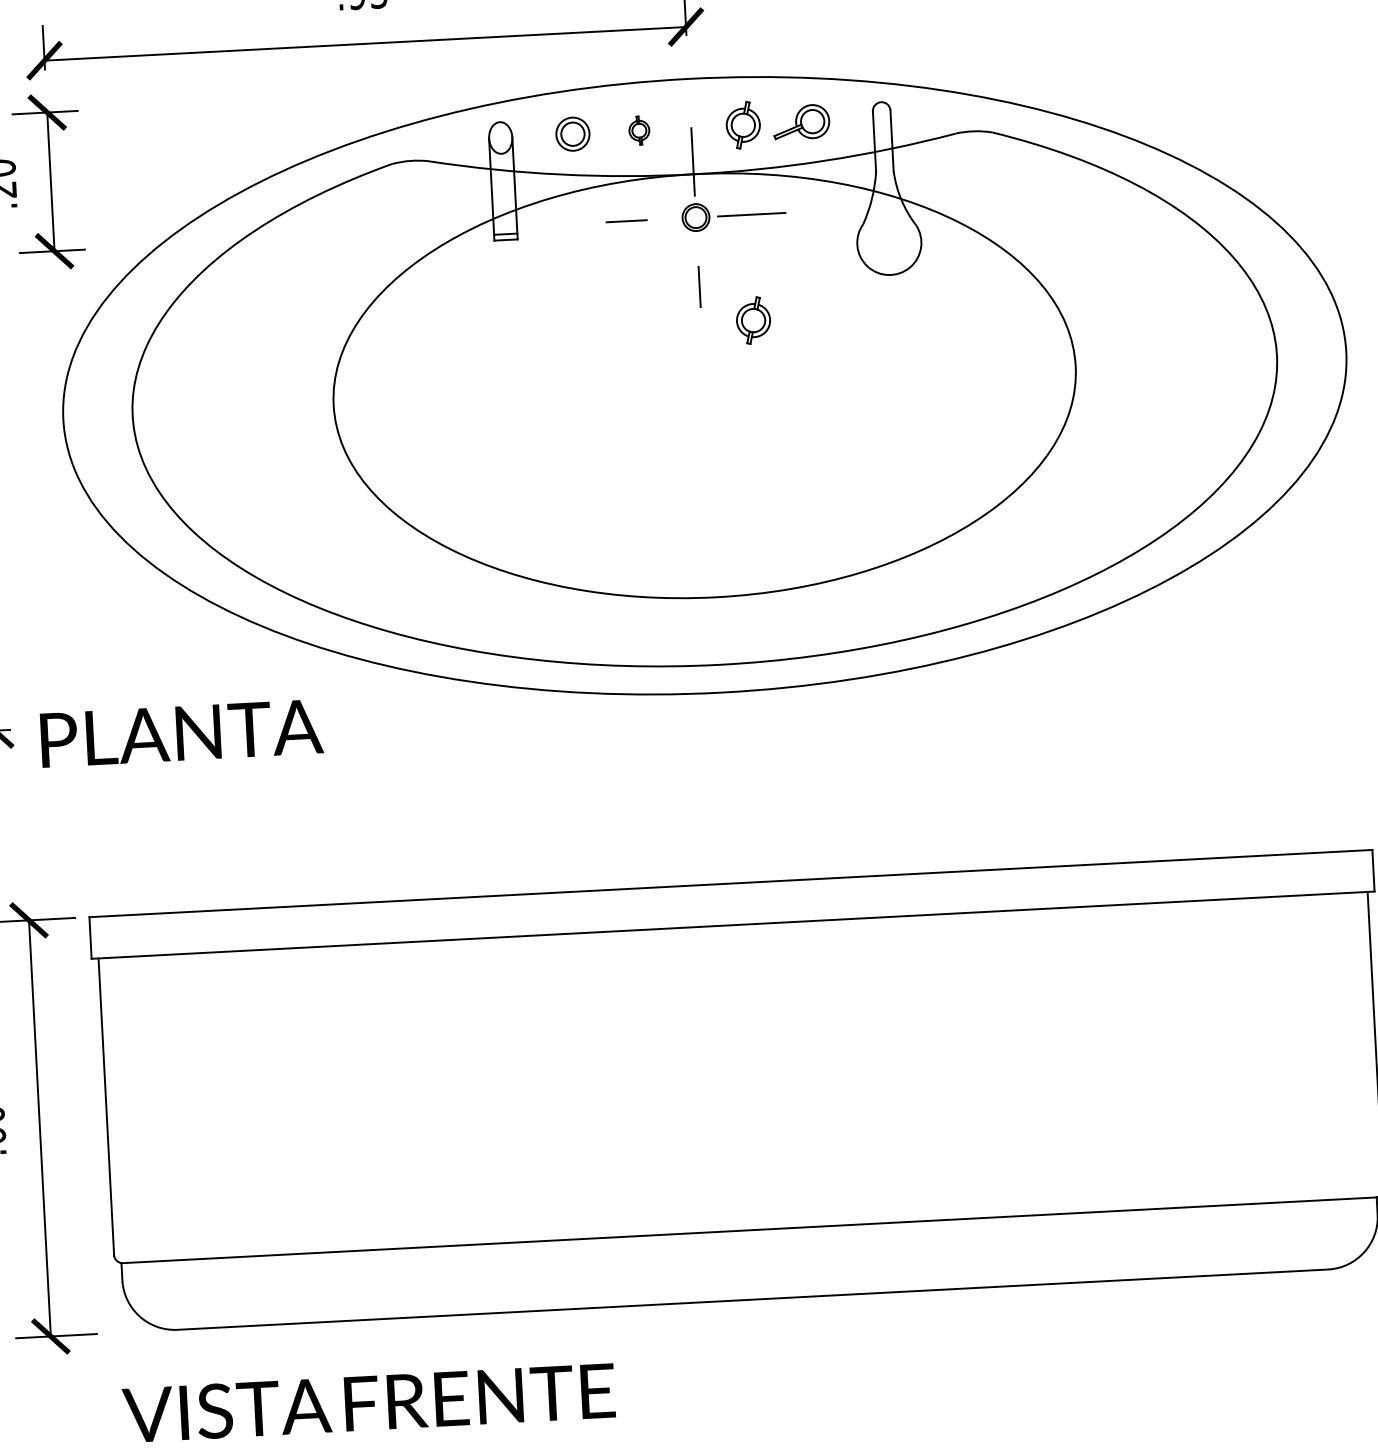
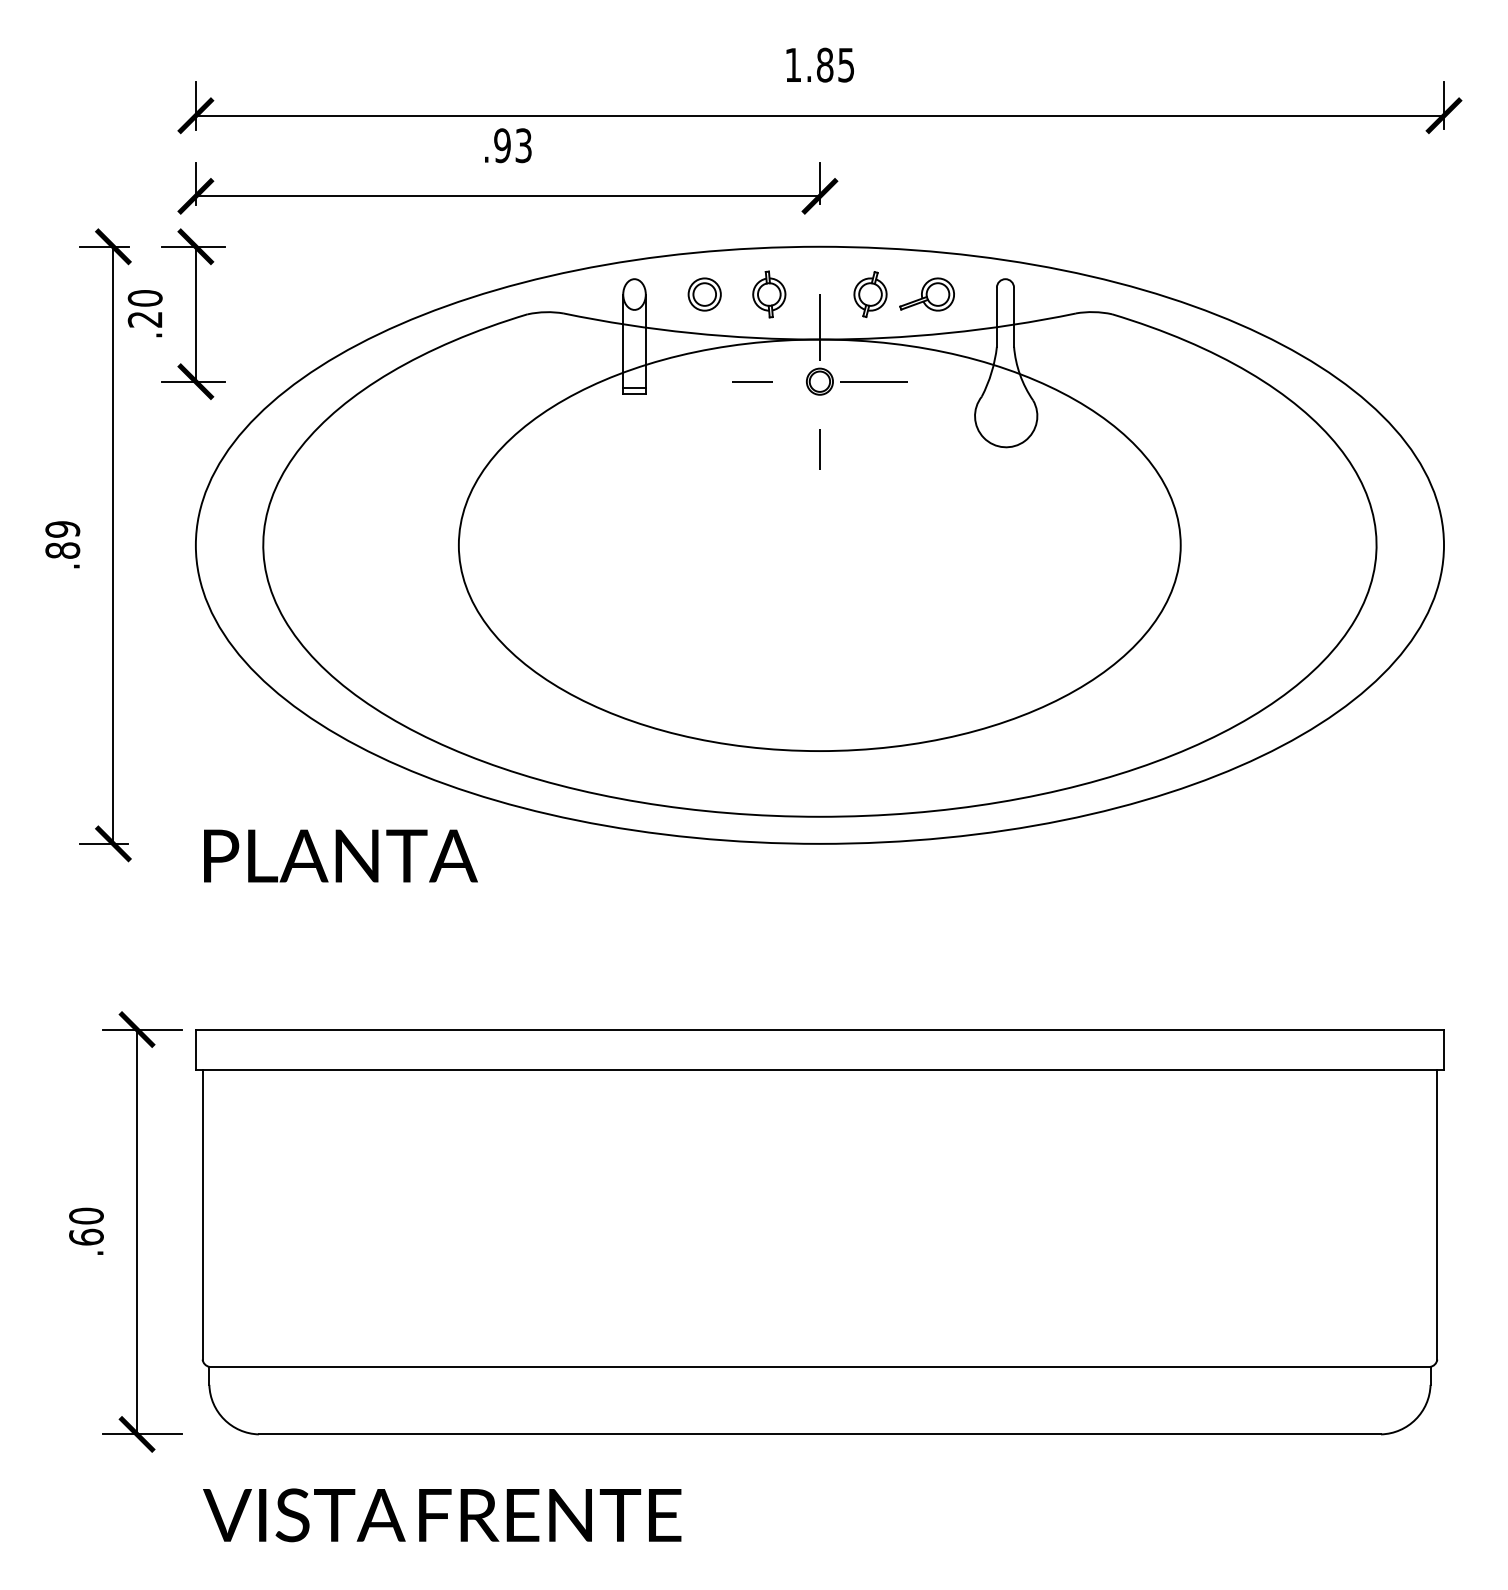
part: (639, 130) -> (769, 294), size x1.67
part: (753, 320) -> (870, 484), removed
text: (181, 732) -> (340, 855), moved

